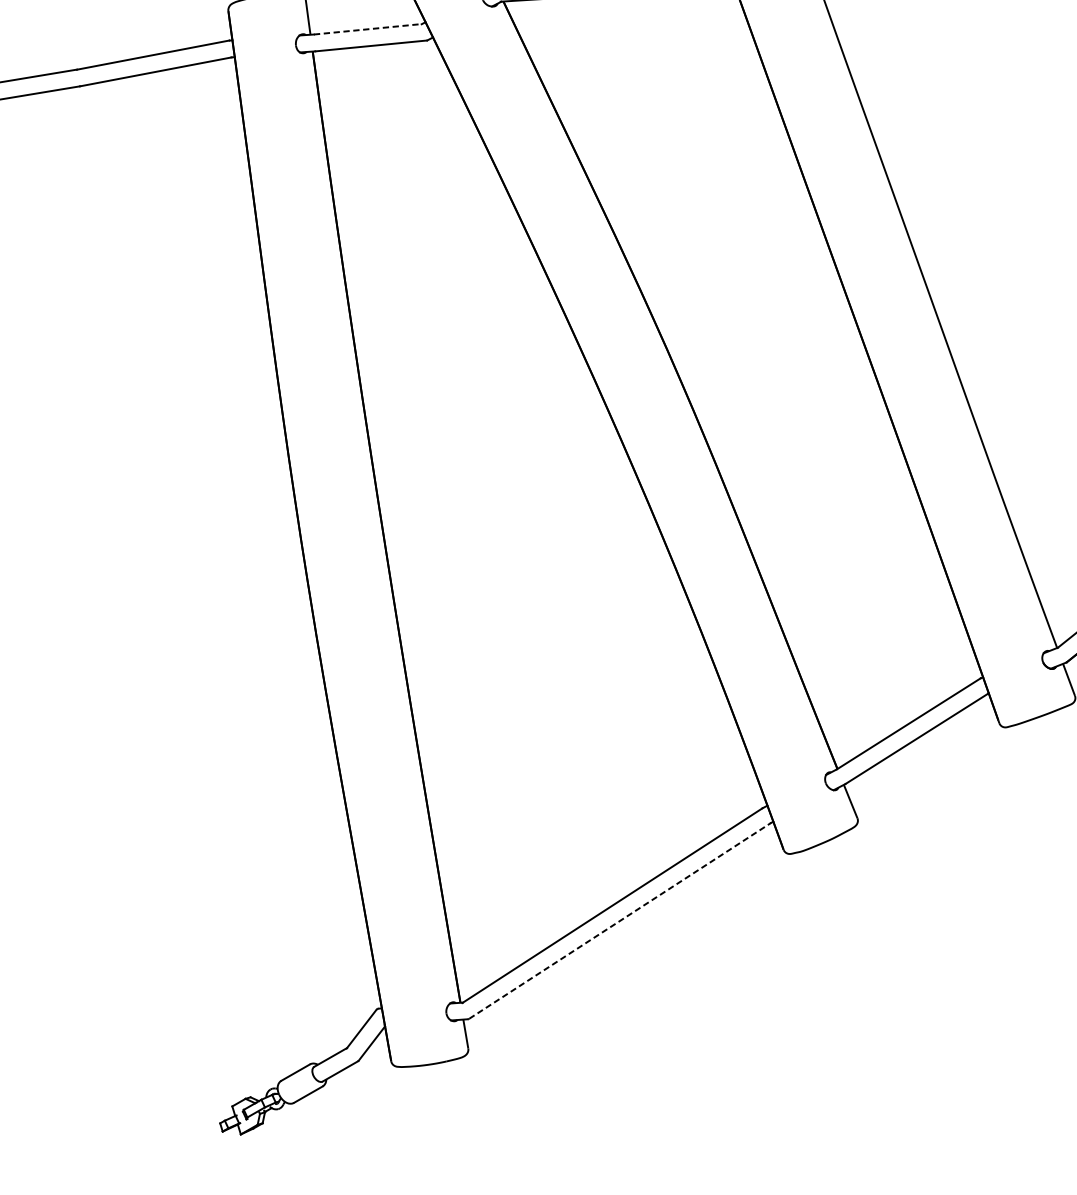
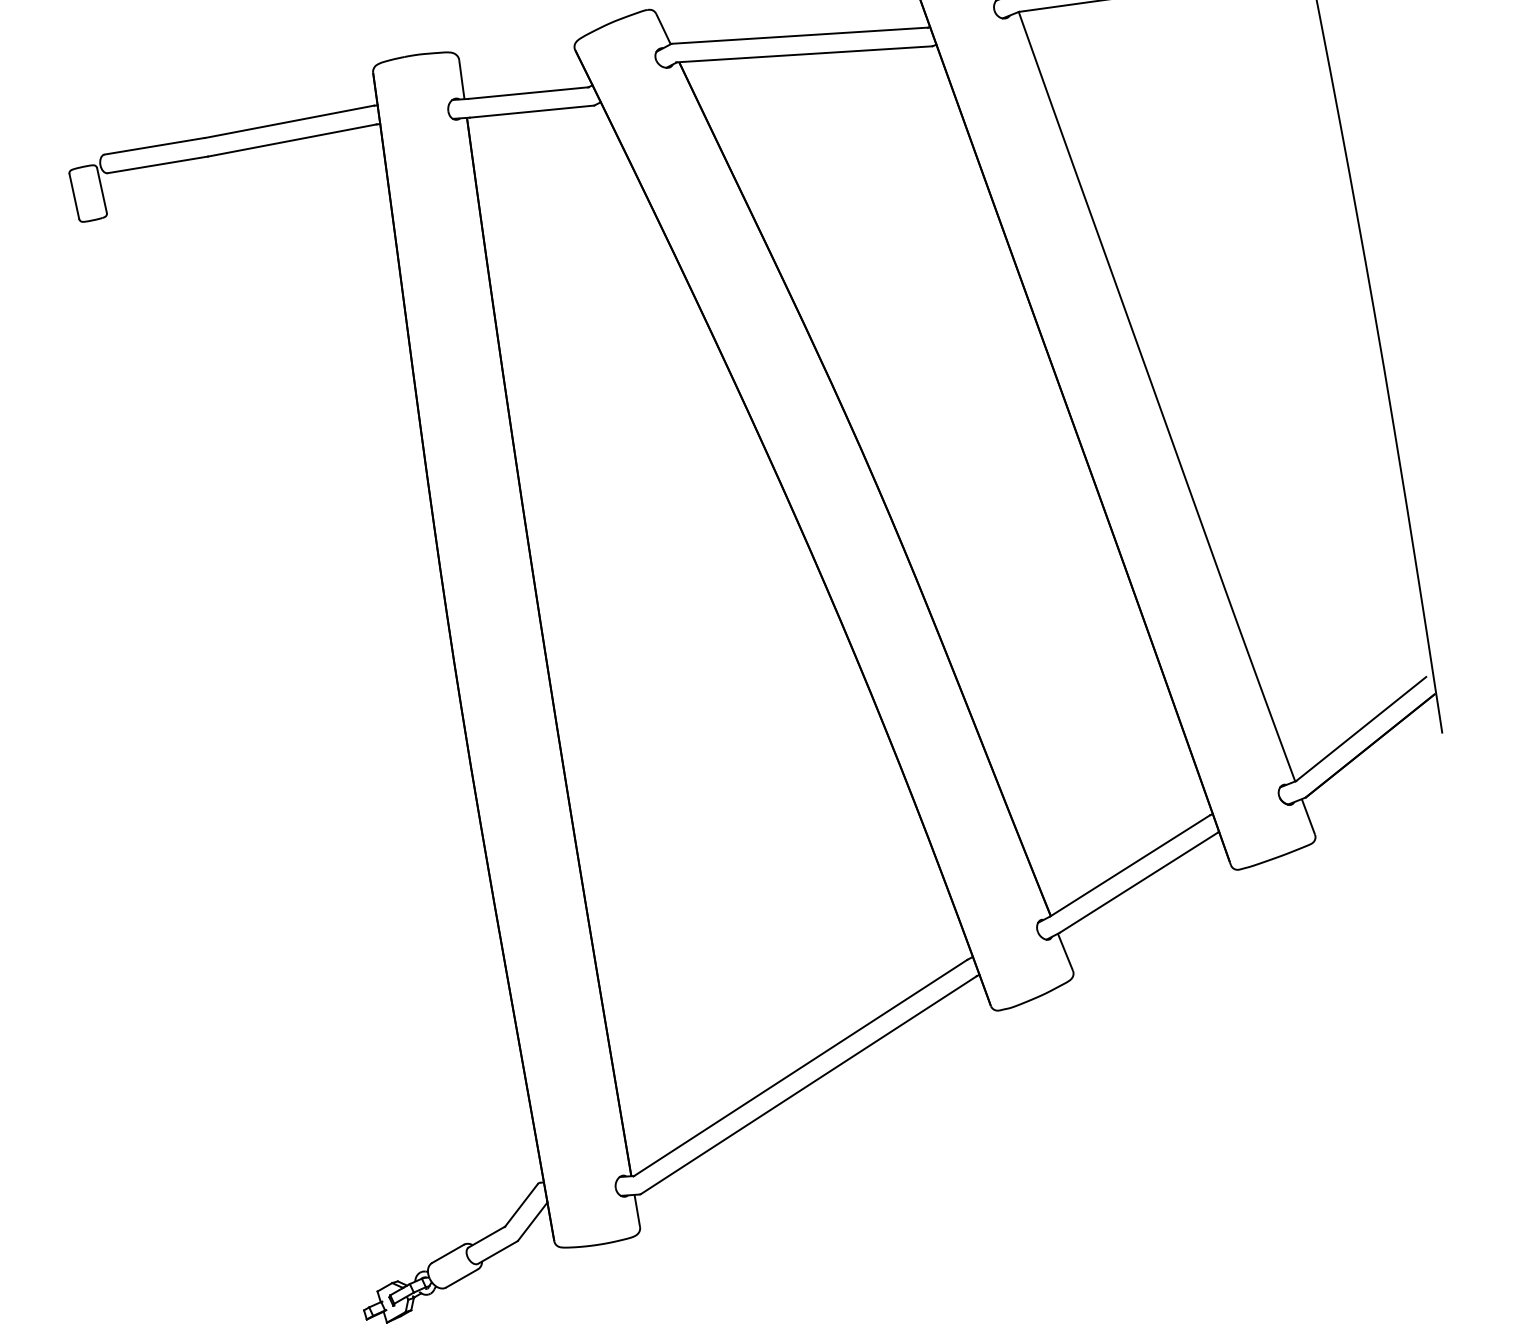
line: (368, 29) -> (528, 93), dashed -> solid
line: (620, 920) -> (809, 1084), dashed -> solid

